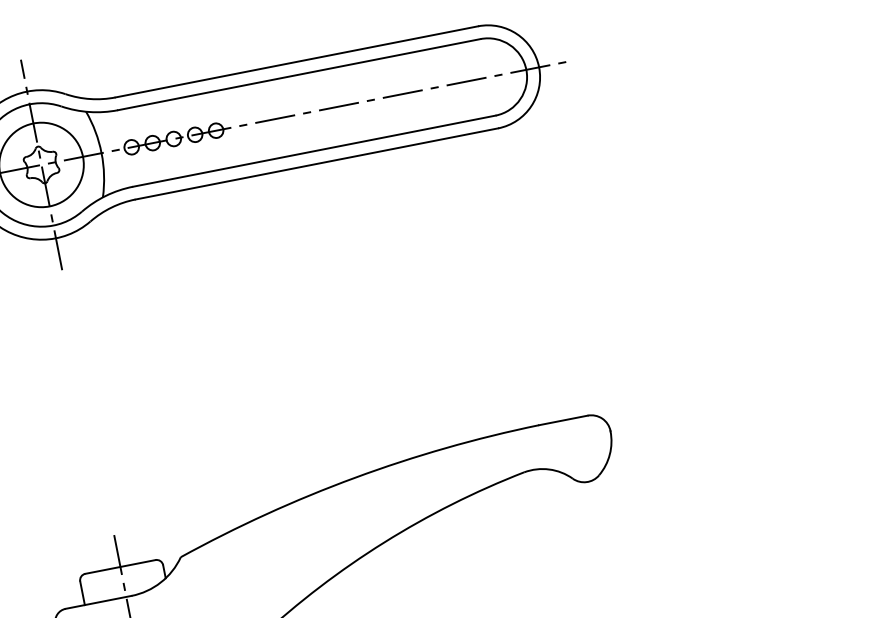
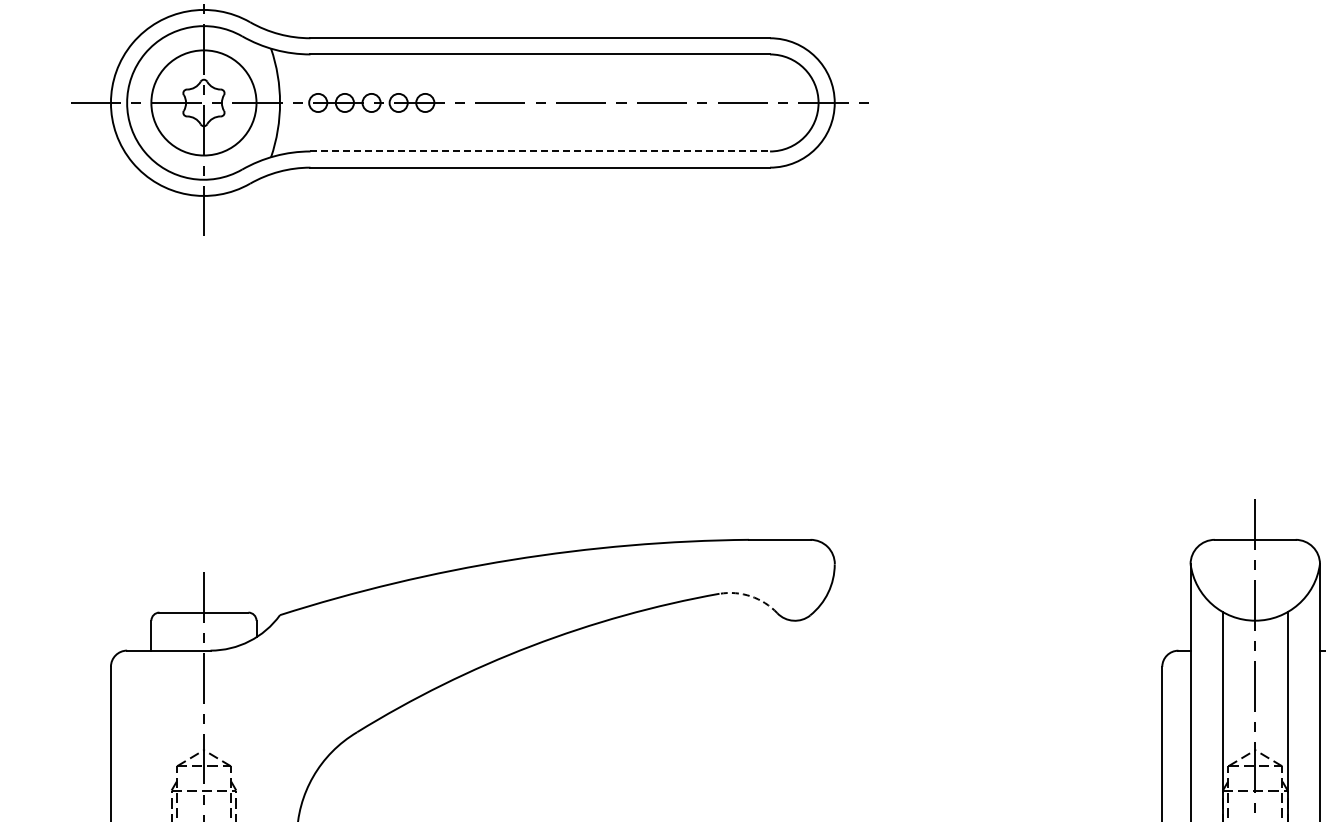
line: (314, 151) -> (540, 151), solid -> dashed
arc: (549, 469) -> (750, 596), solid -> dashed

